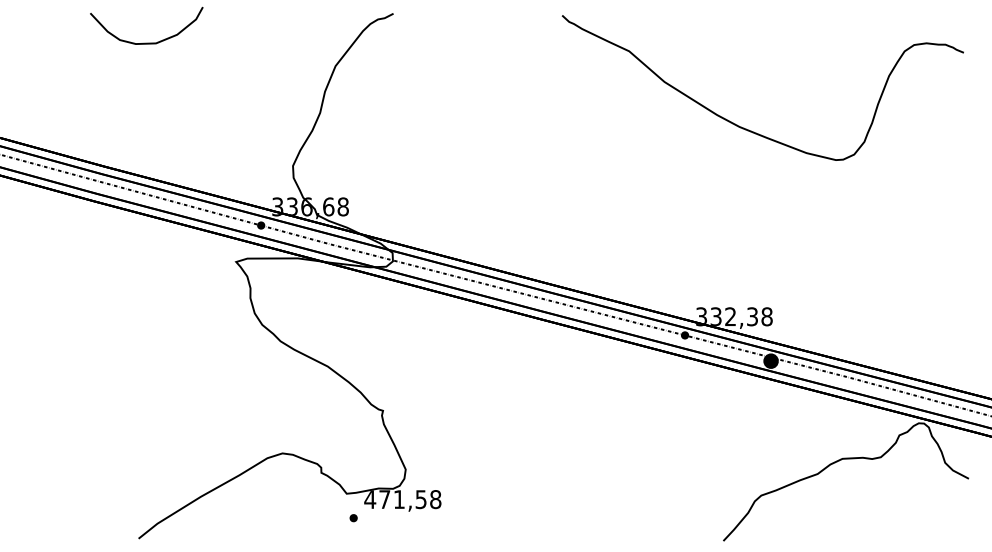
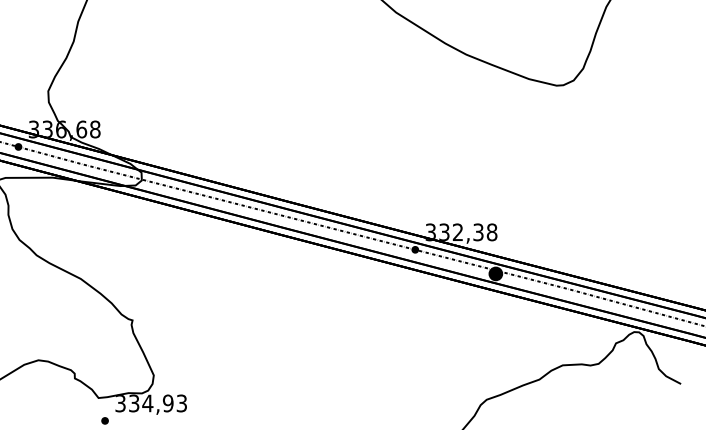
text: (402, 499) -> (150, 403), 471,58 -> 334,93

